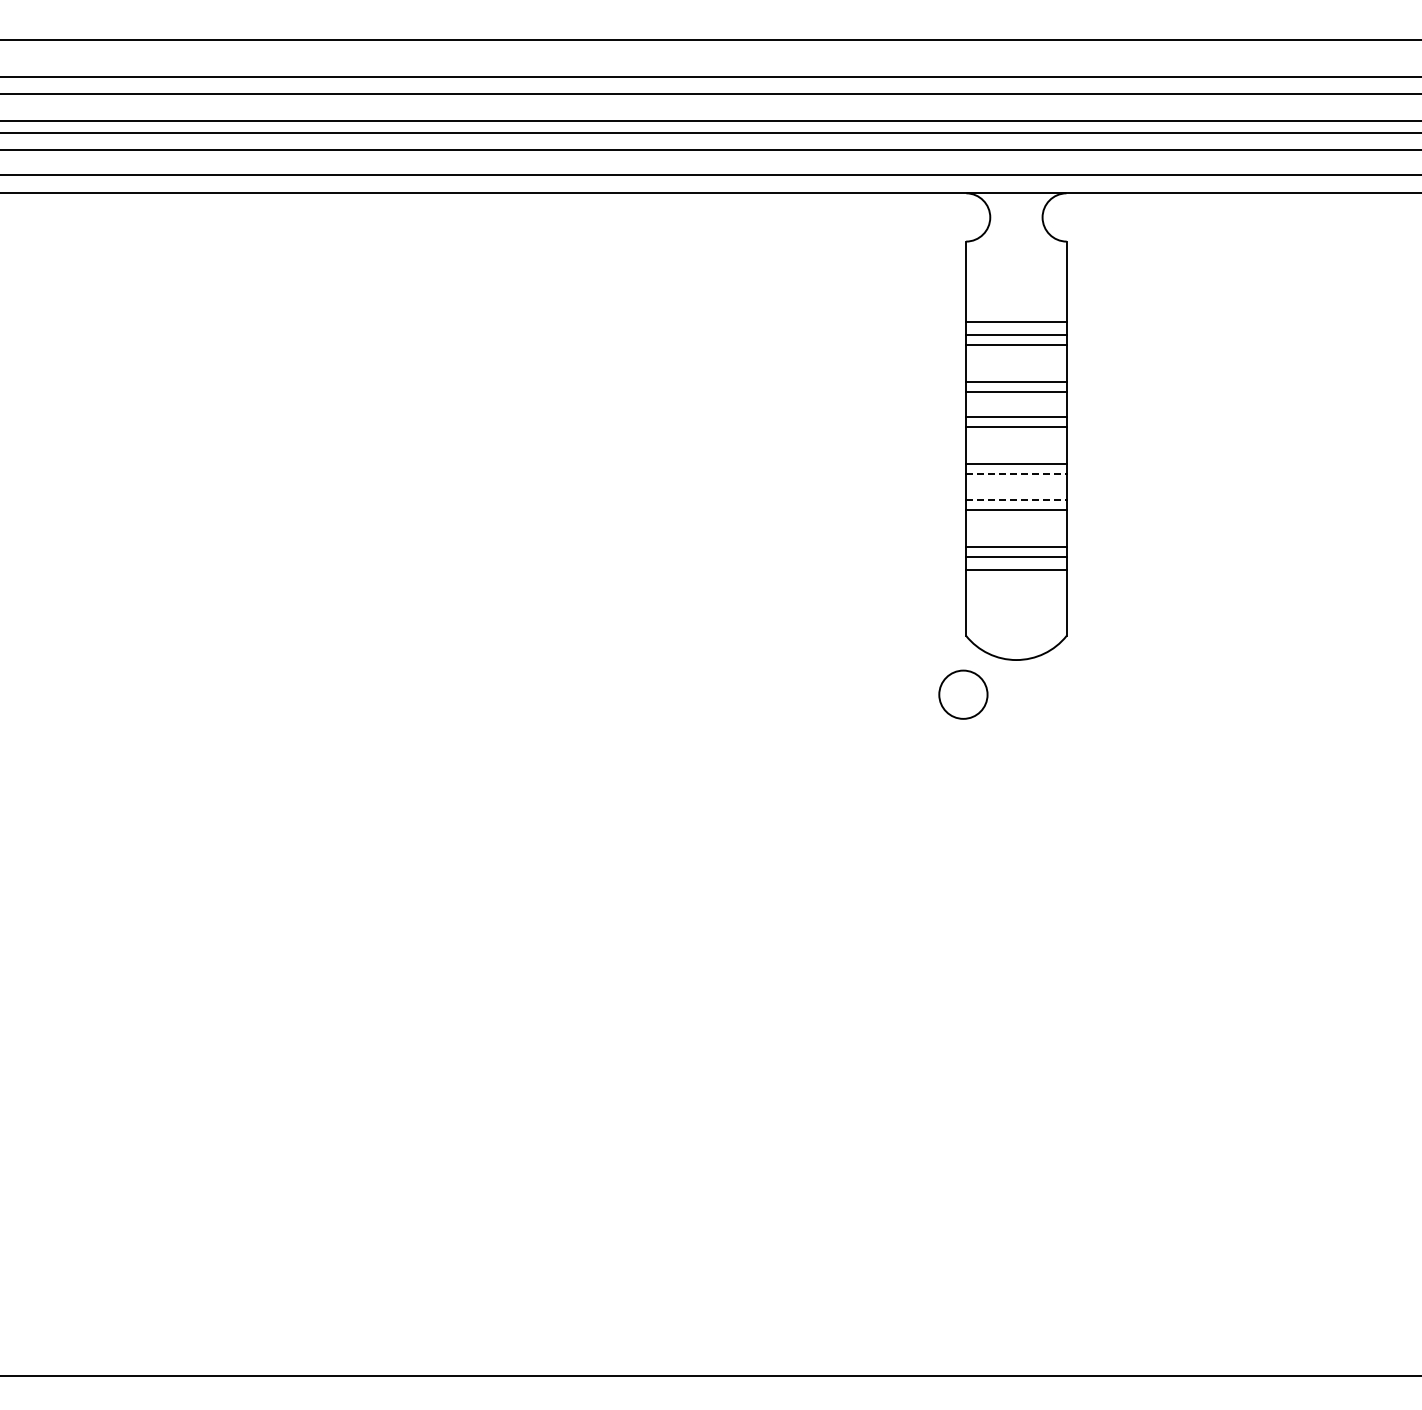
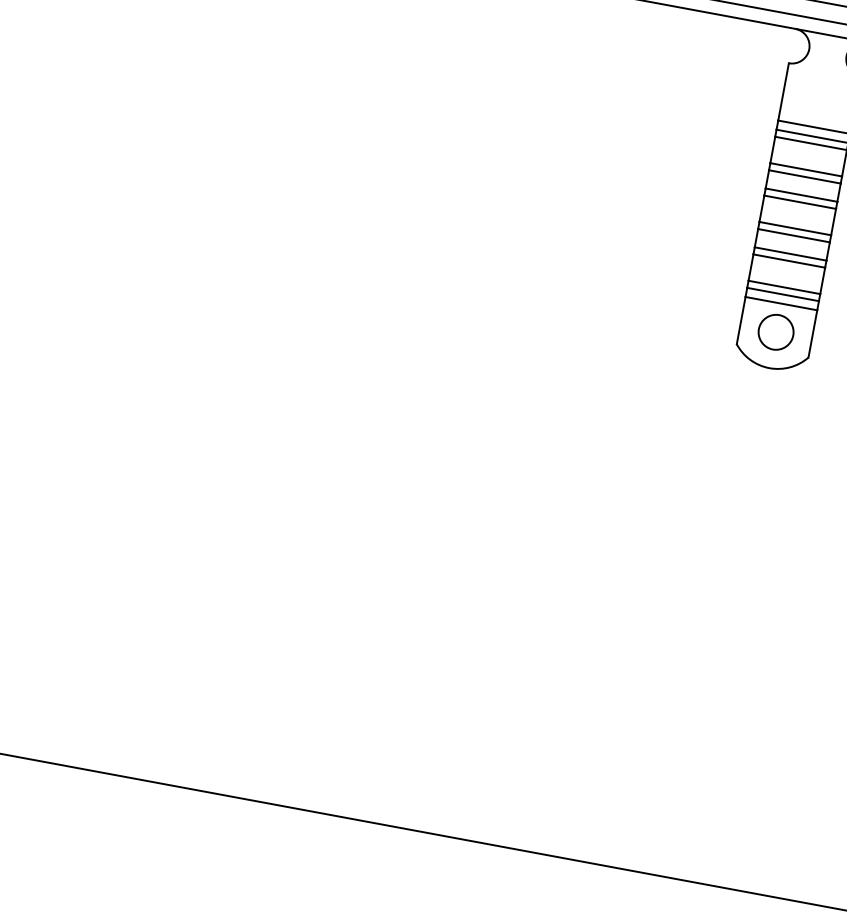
line: (1016, 474) -> (794, 235), dashed -> solid
line: (1016, 499) -> (790, 253), dashed -> solid
circle: (963, 694) -> (776, 332), moved

